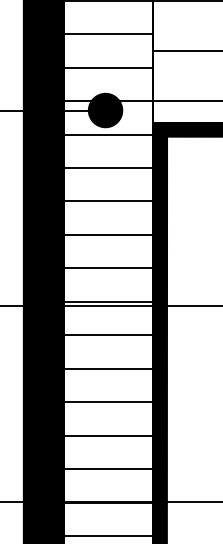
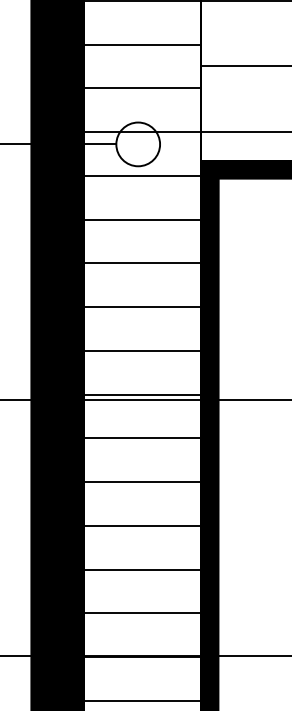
fill: (105, 110) -> (138, 144), removed

